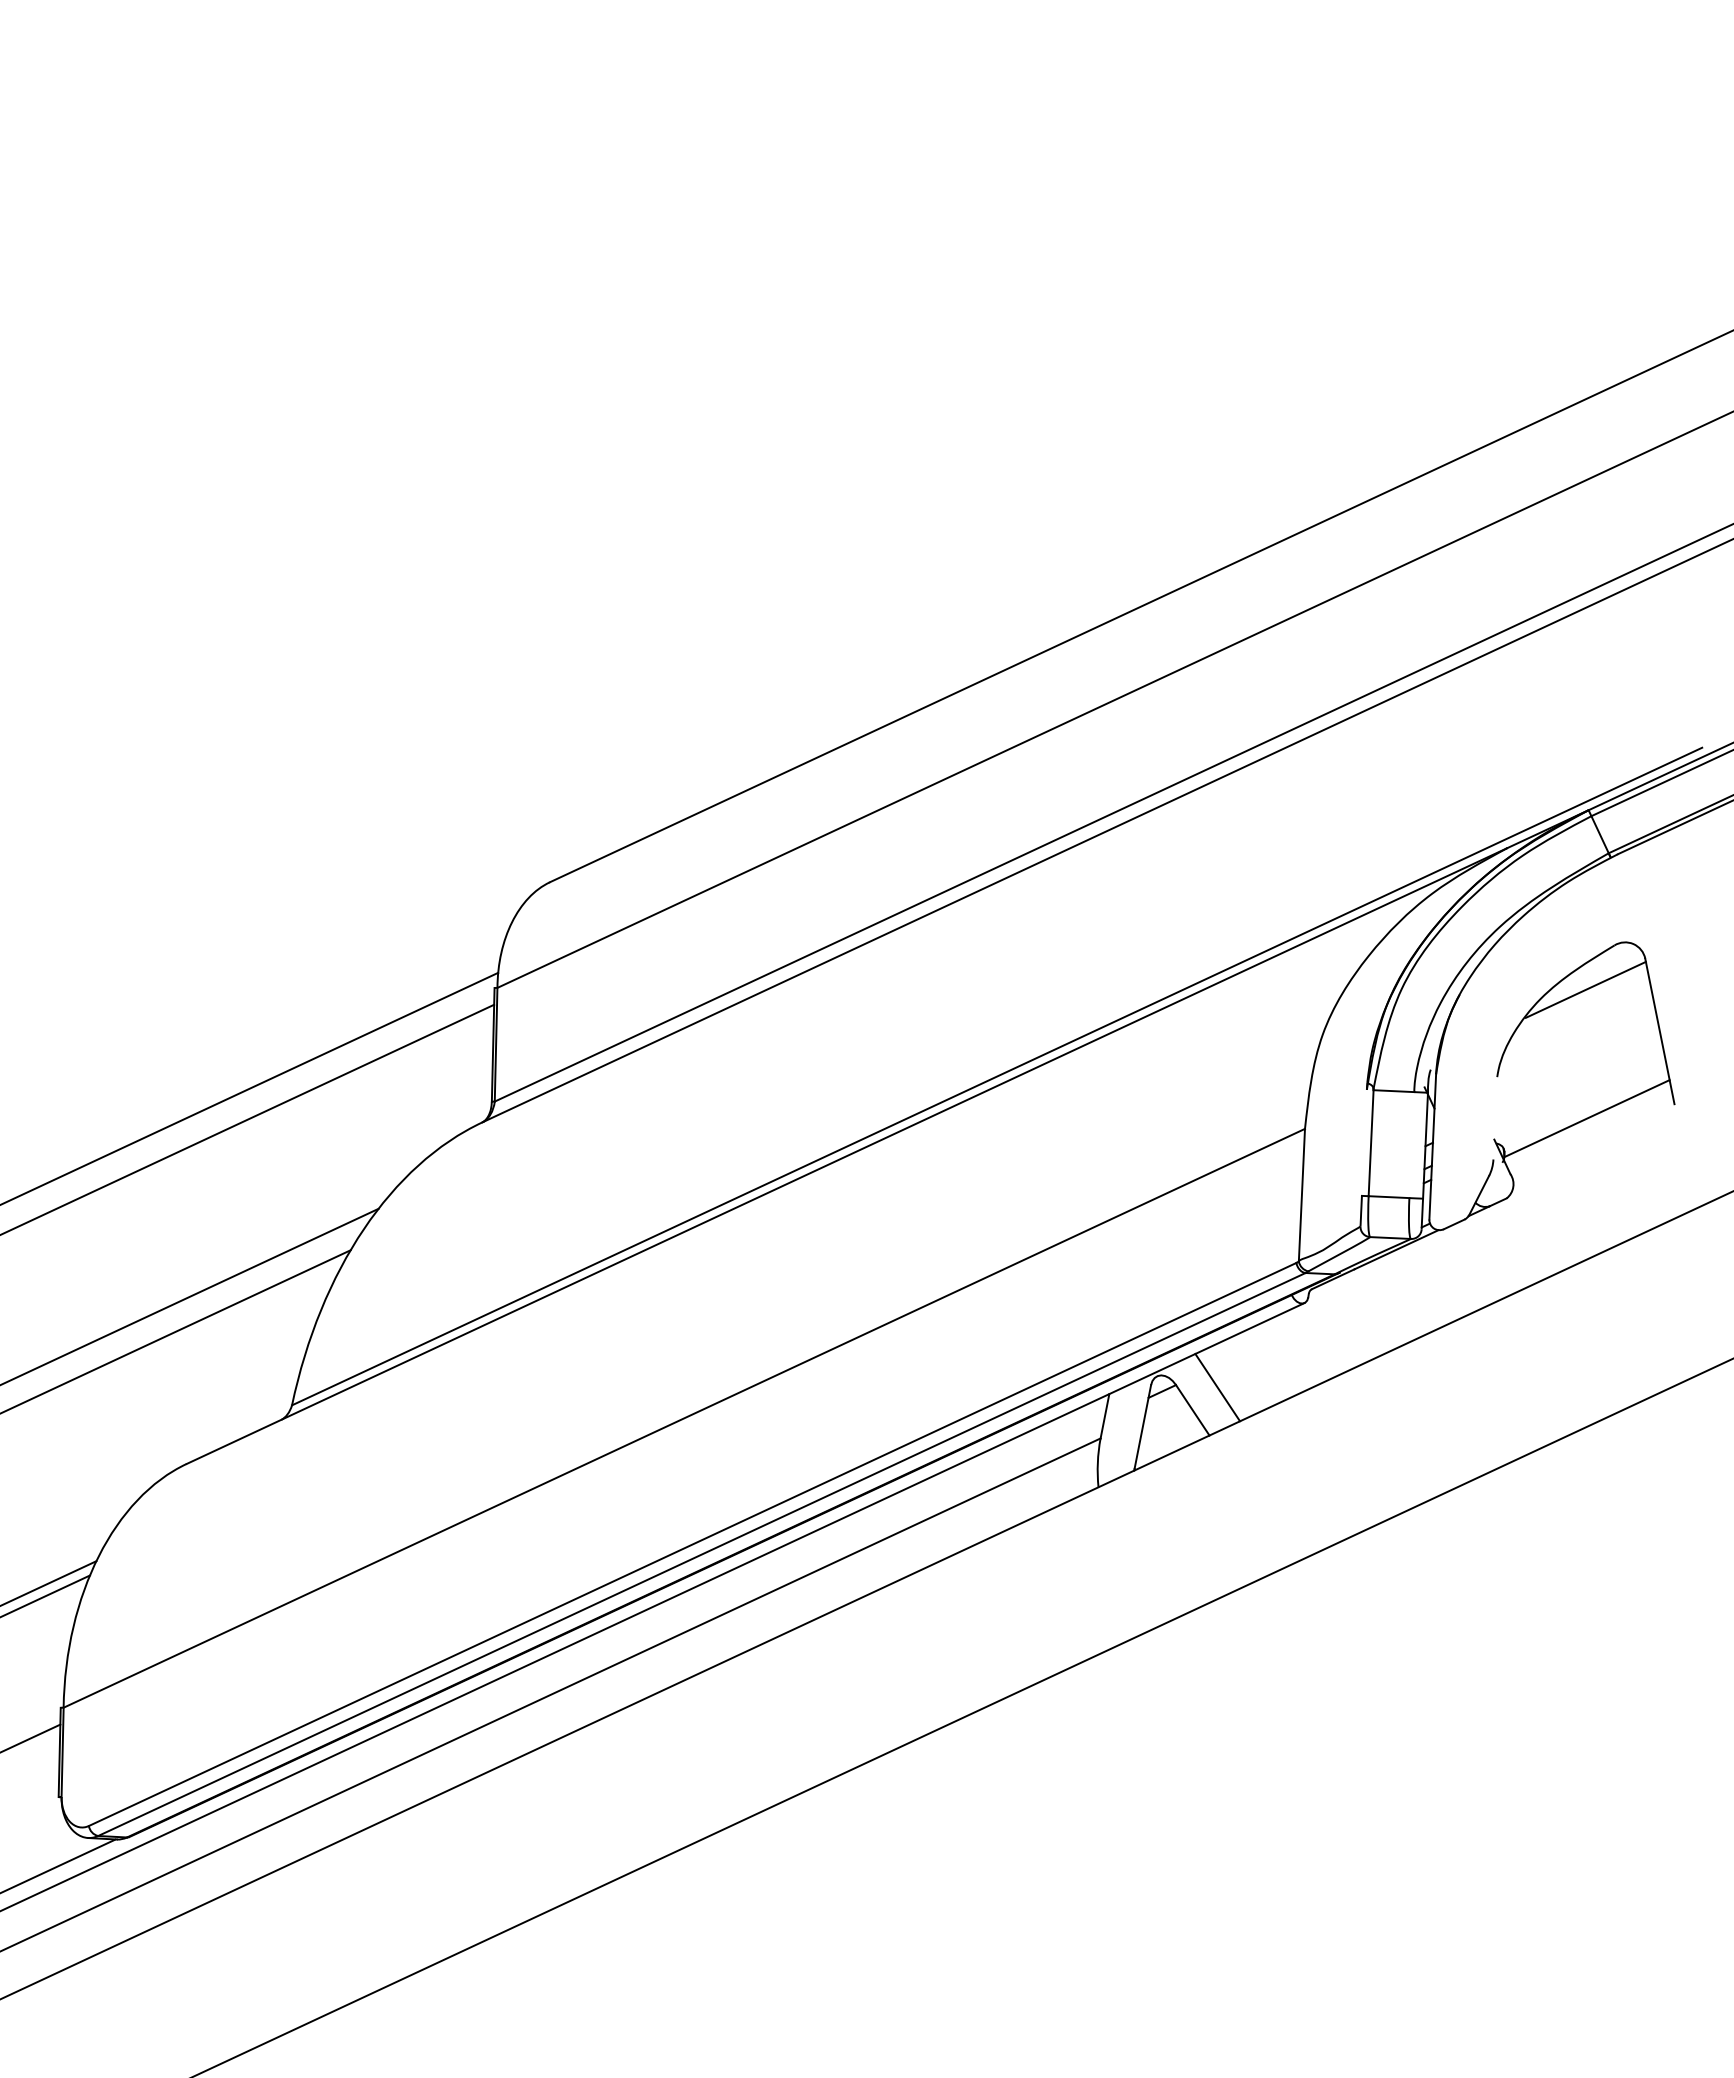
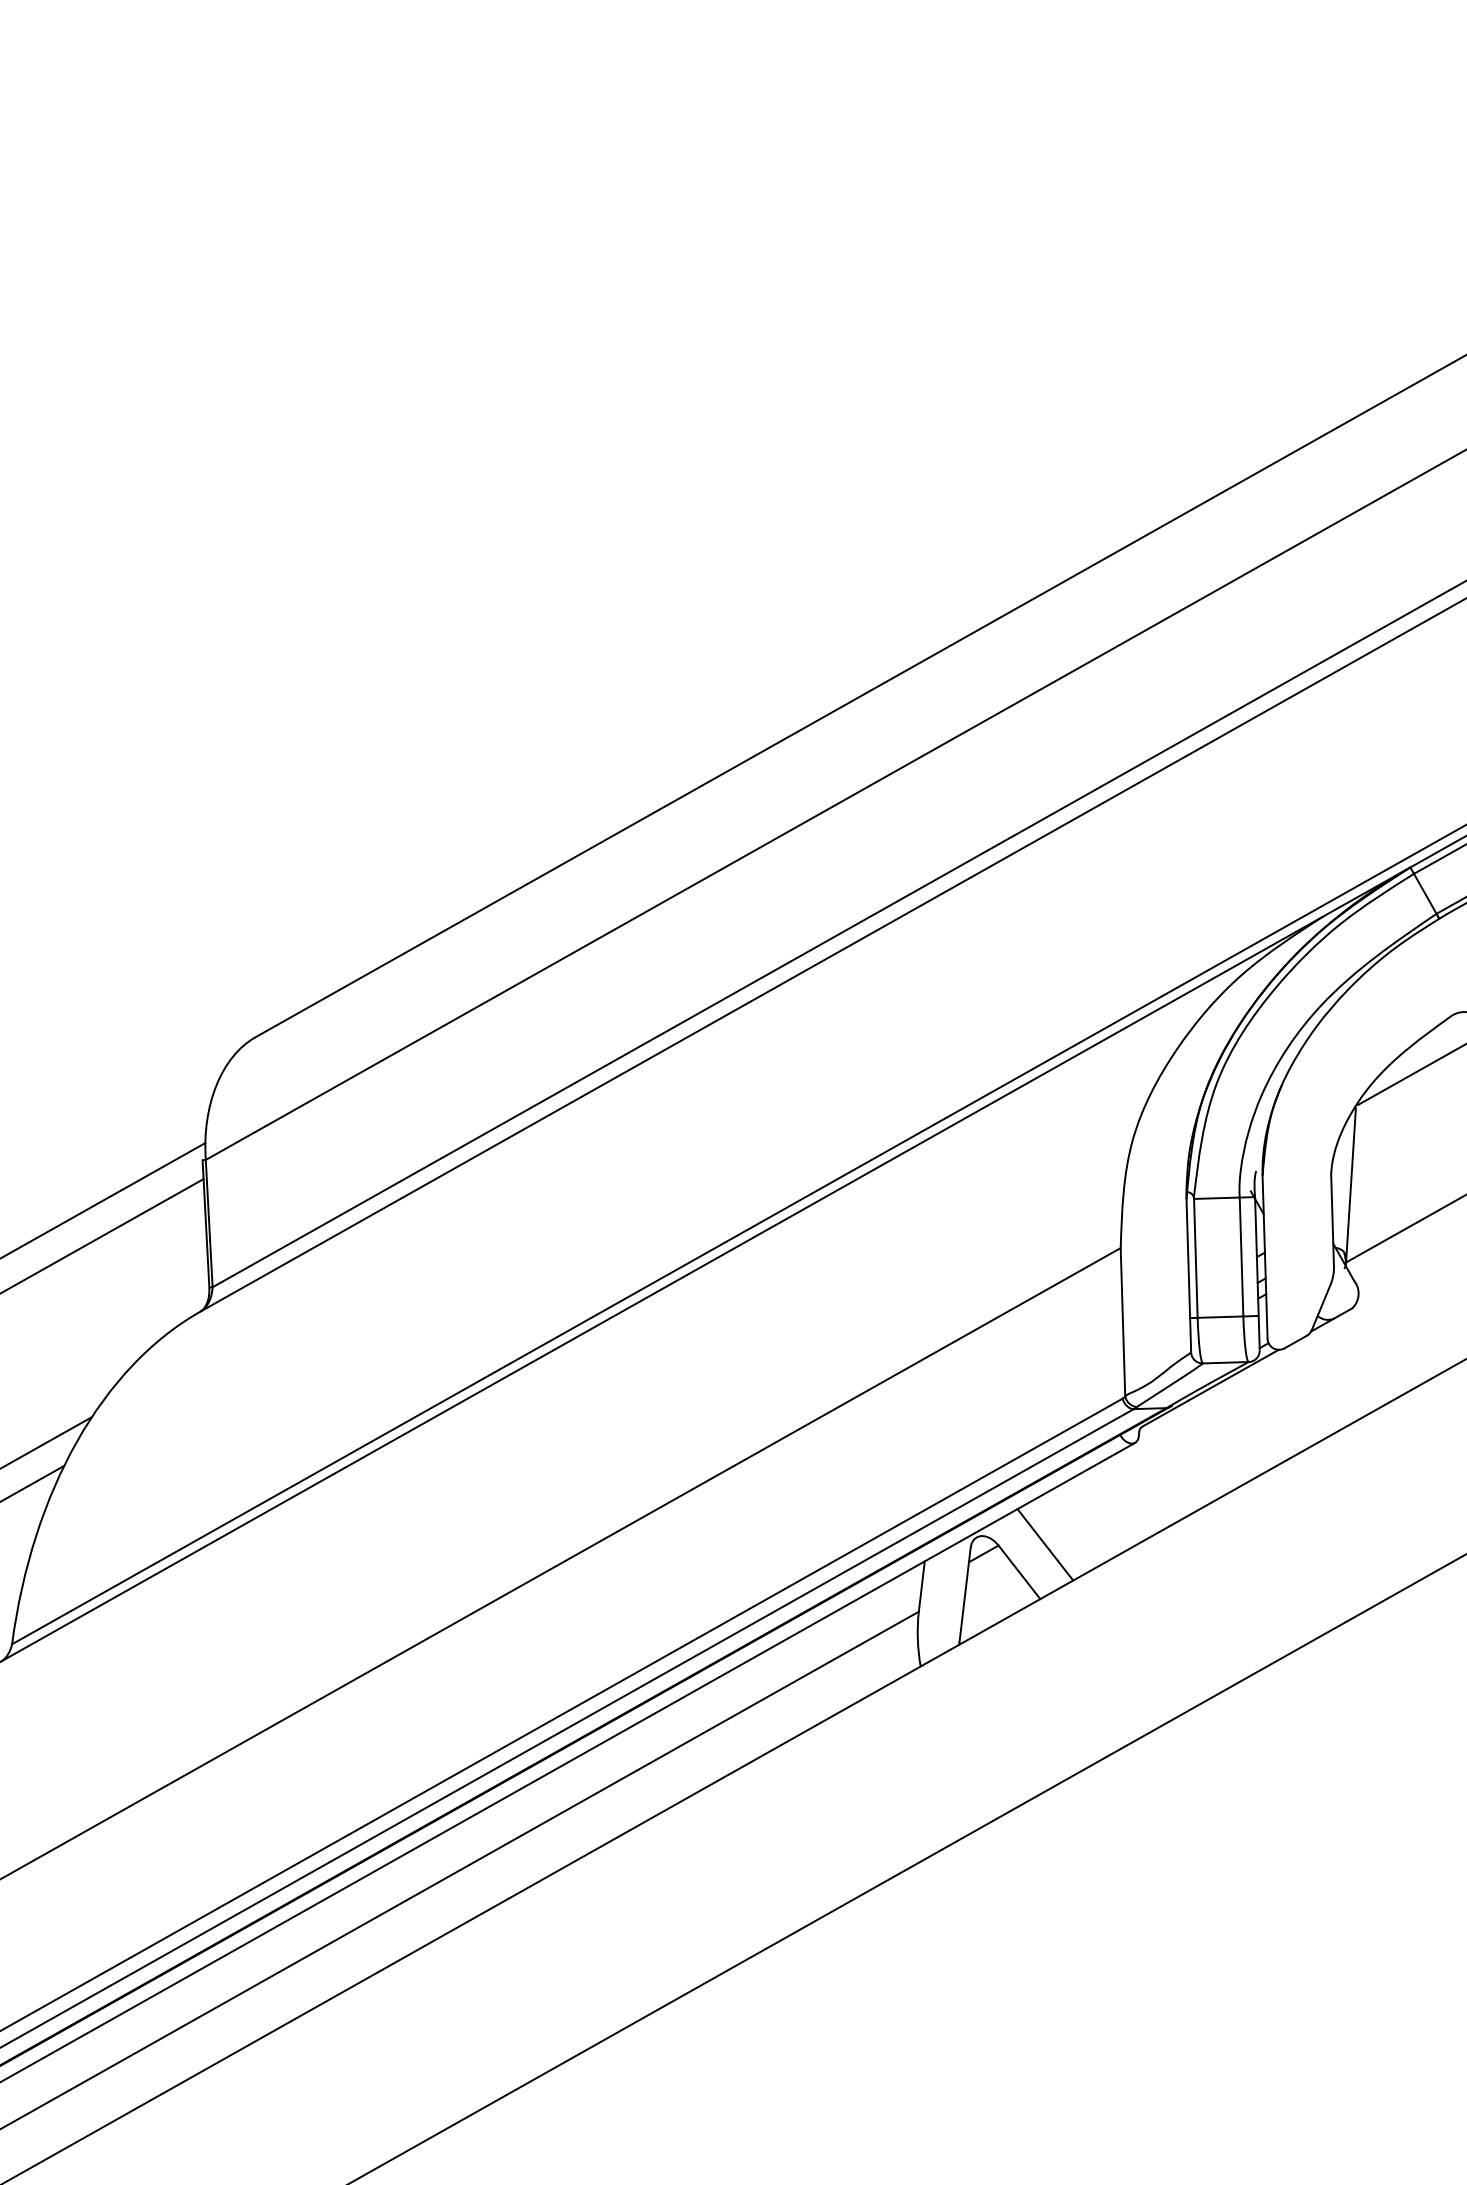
line: (1513, 1089) -> (1350, 1186), added
line: (1495, 1118) -> (1332, 1220), added
line: (1363, 1142) -> (1187, 1258), added
line: (1411, 1145) -> (1241, 1257), added

